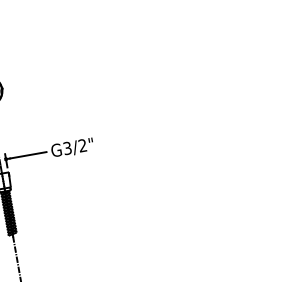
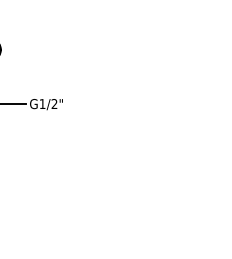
text: (67, 148) -> (42, 104), G3/2" -> G1/2"

